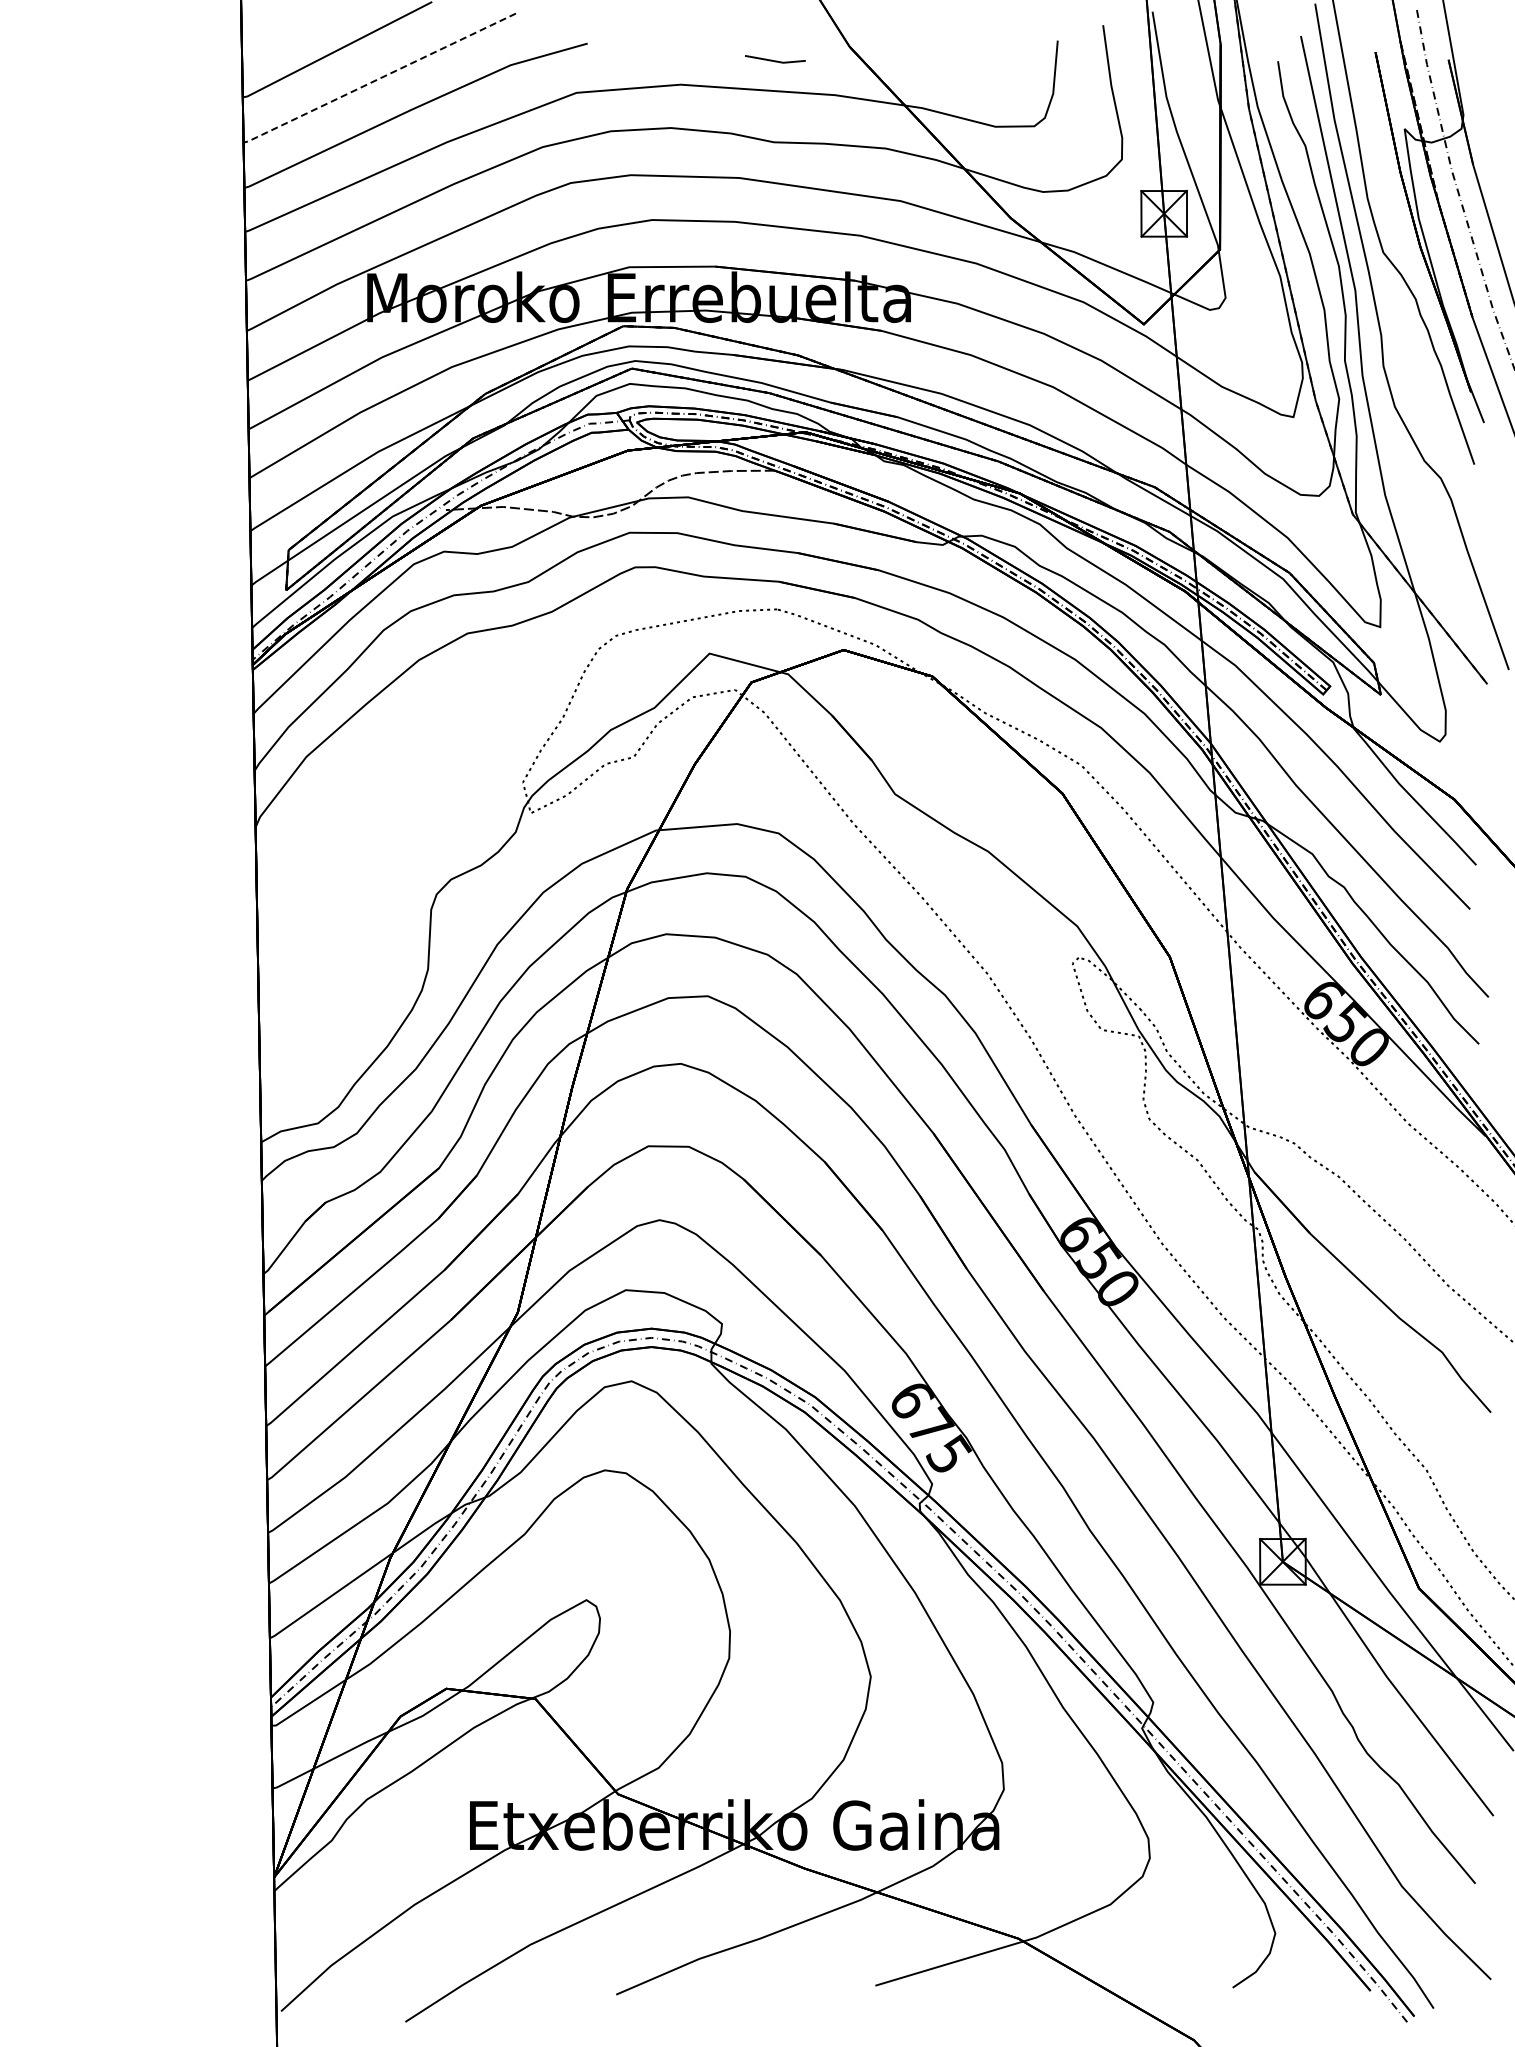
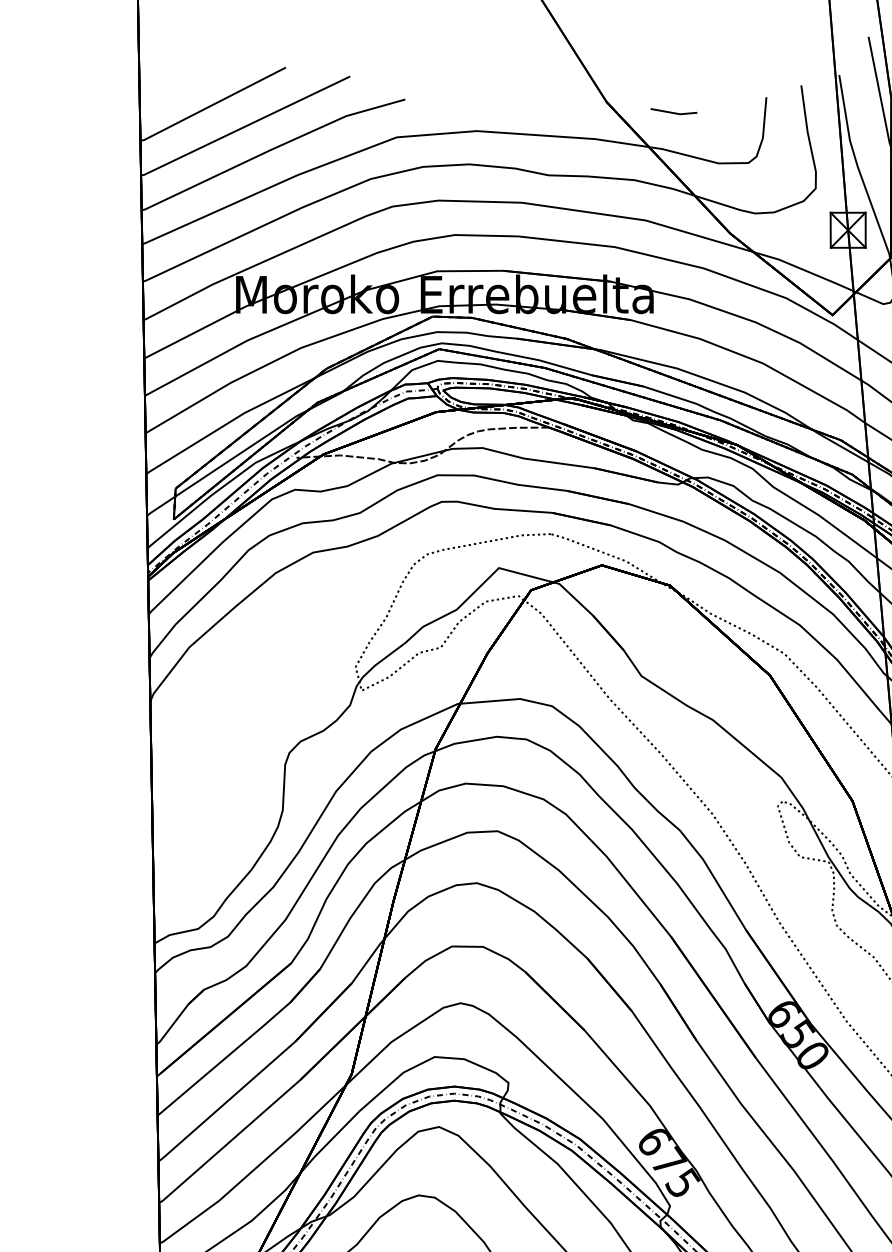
line: (775, 60) -> (674, 112), moved
line: (378, 79) -> (244, 127), dashed -> solid

